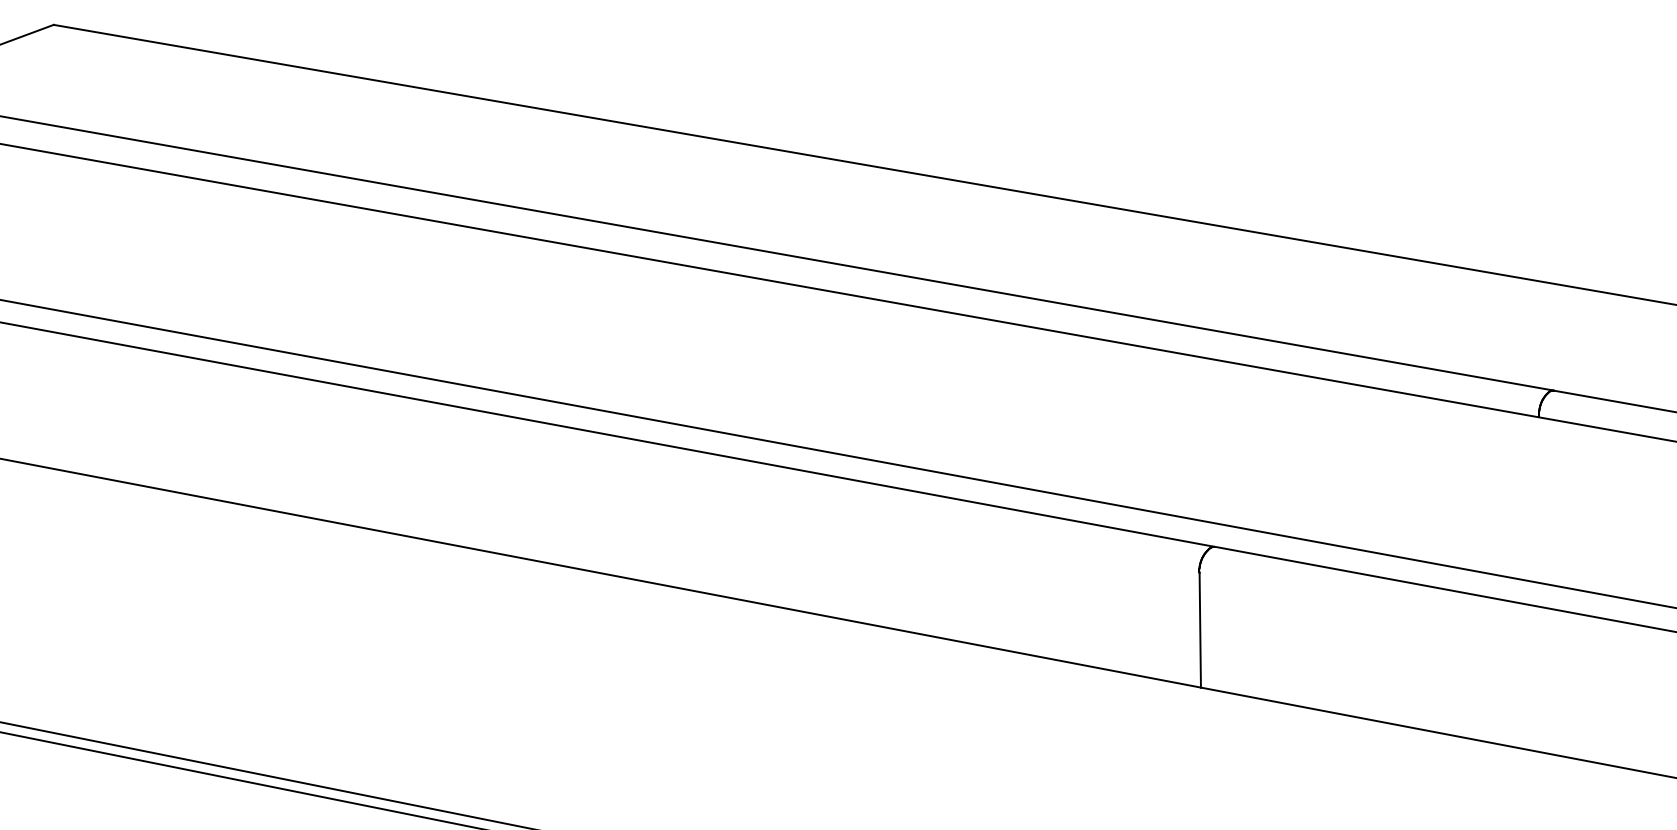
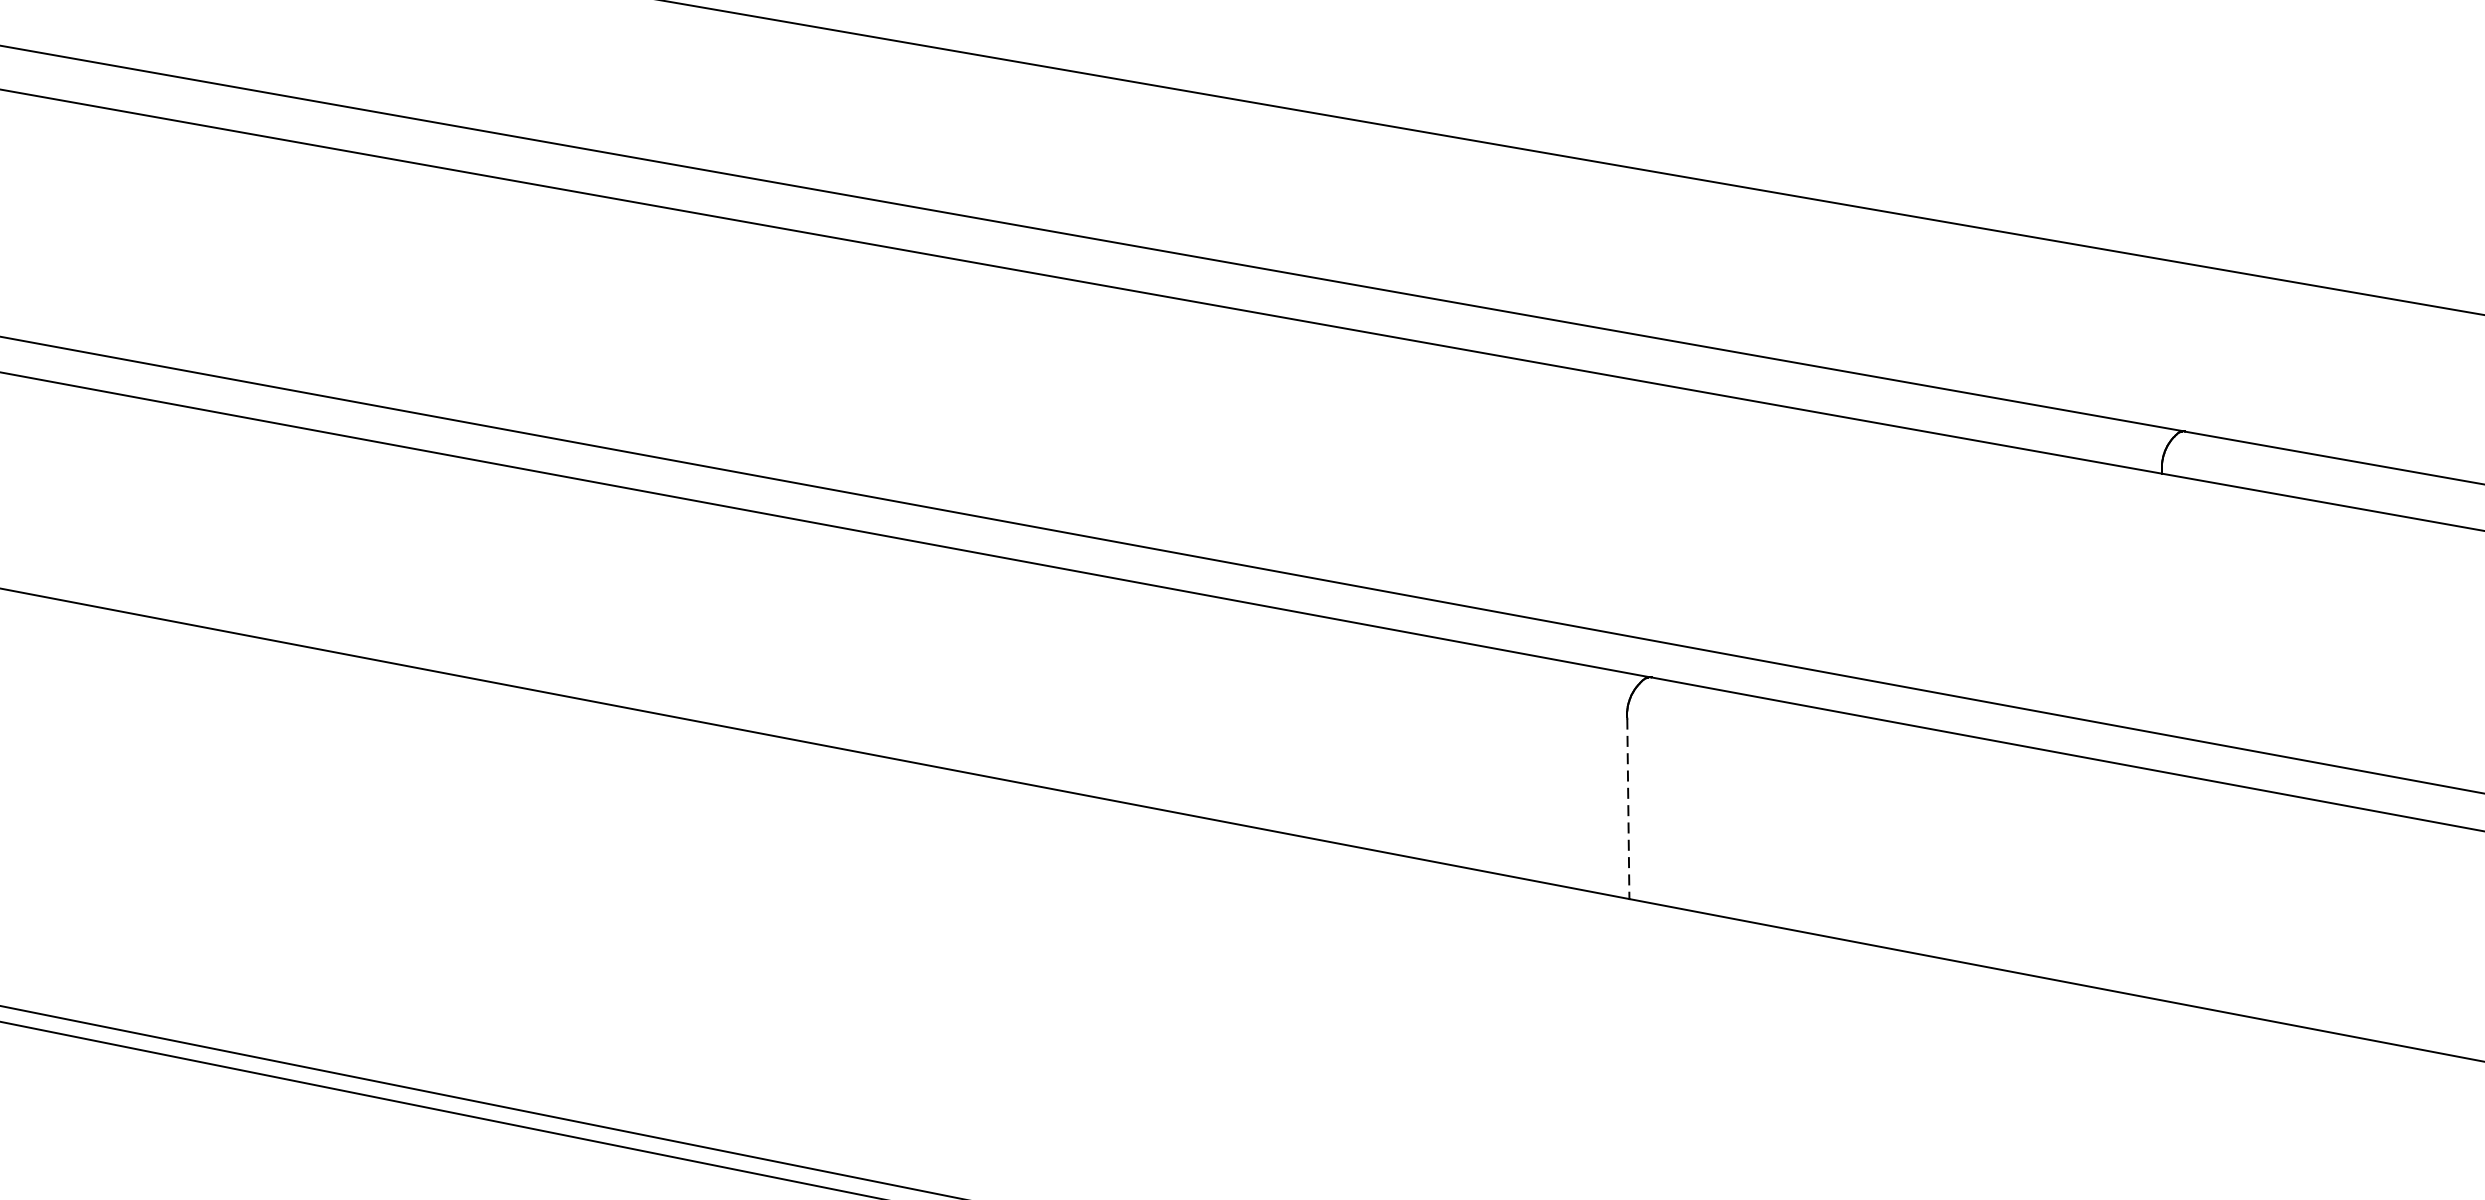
line: (1200, 630) -> (1628, 809), solid -> dashed

